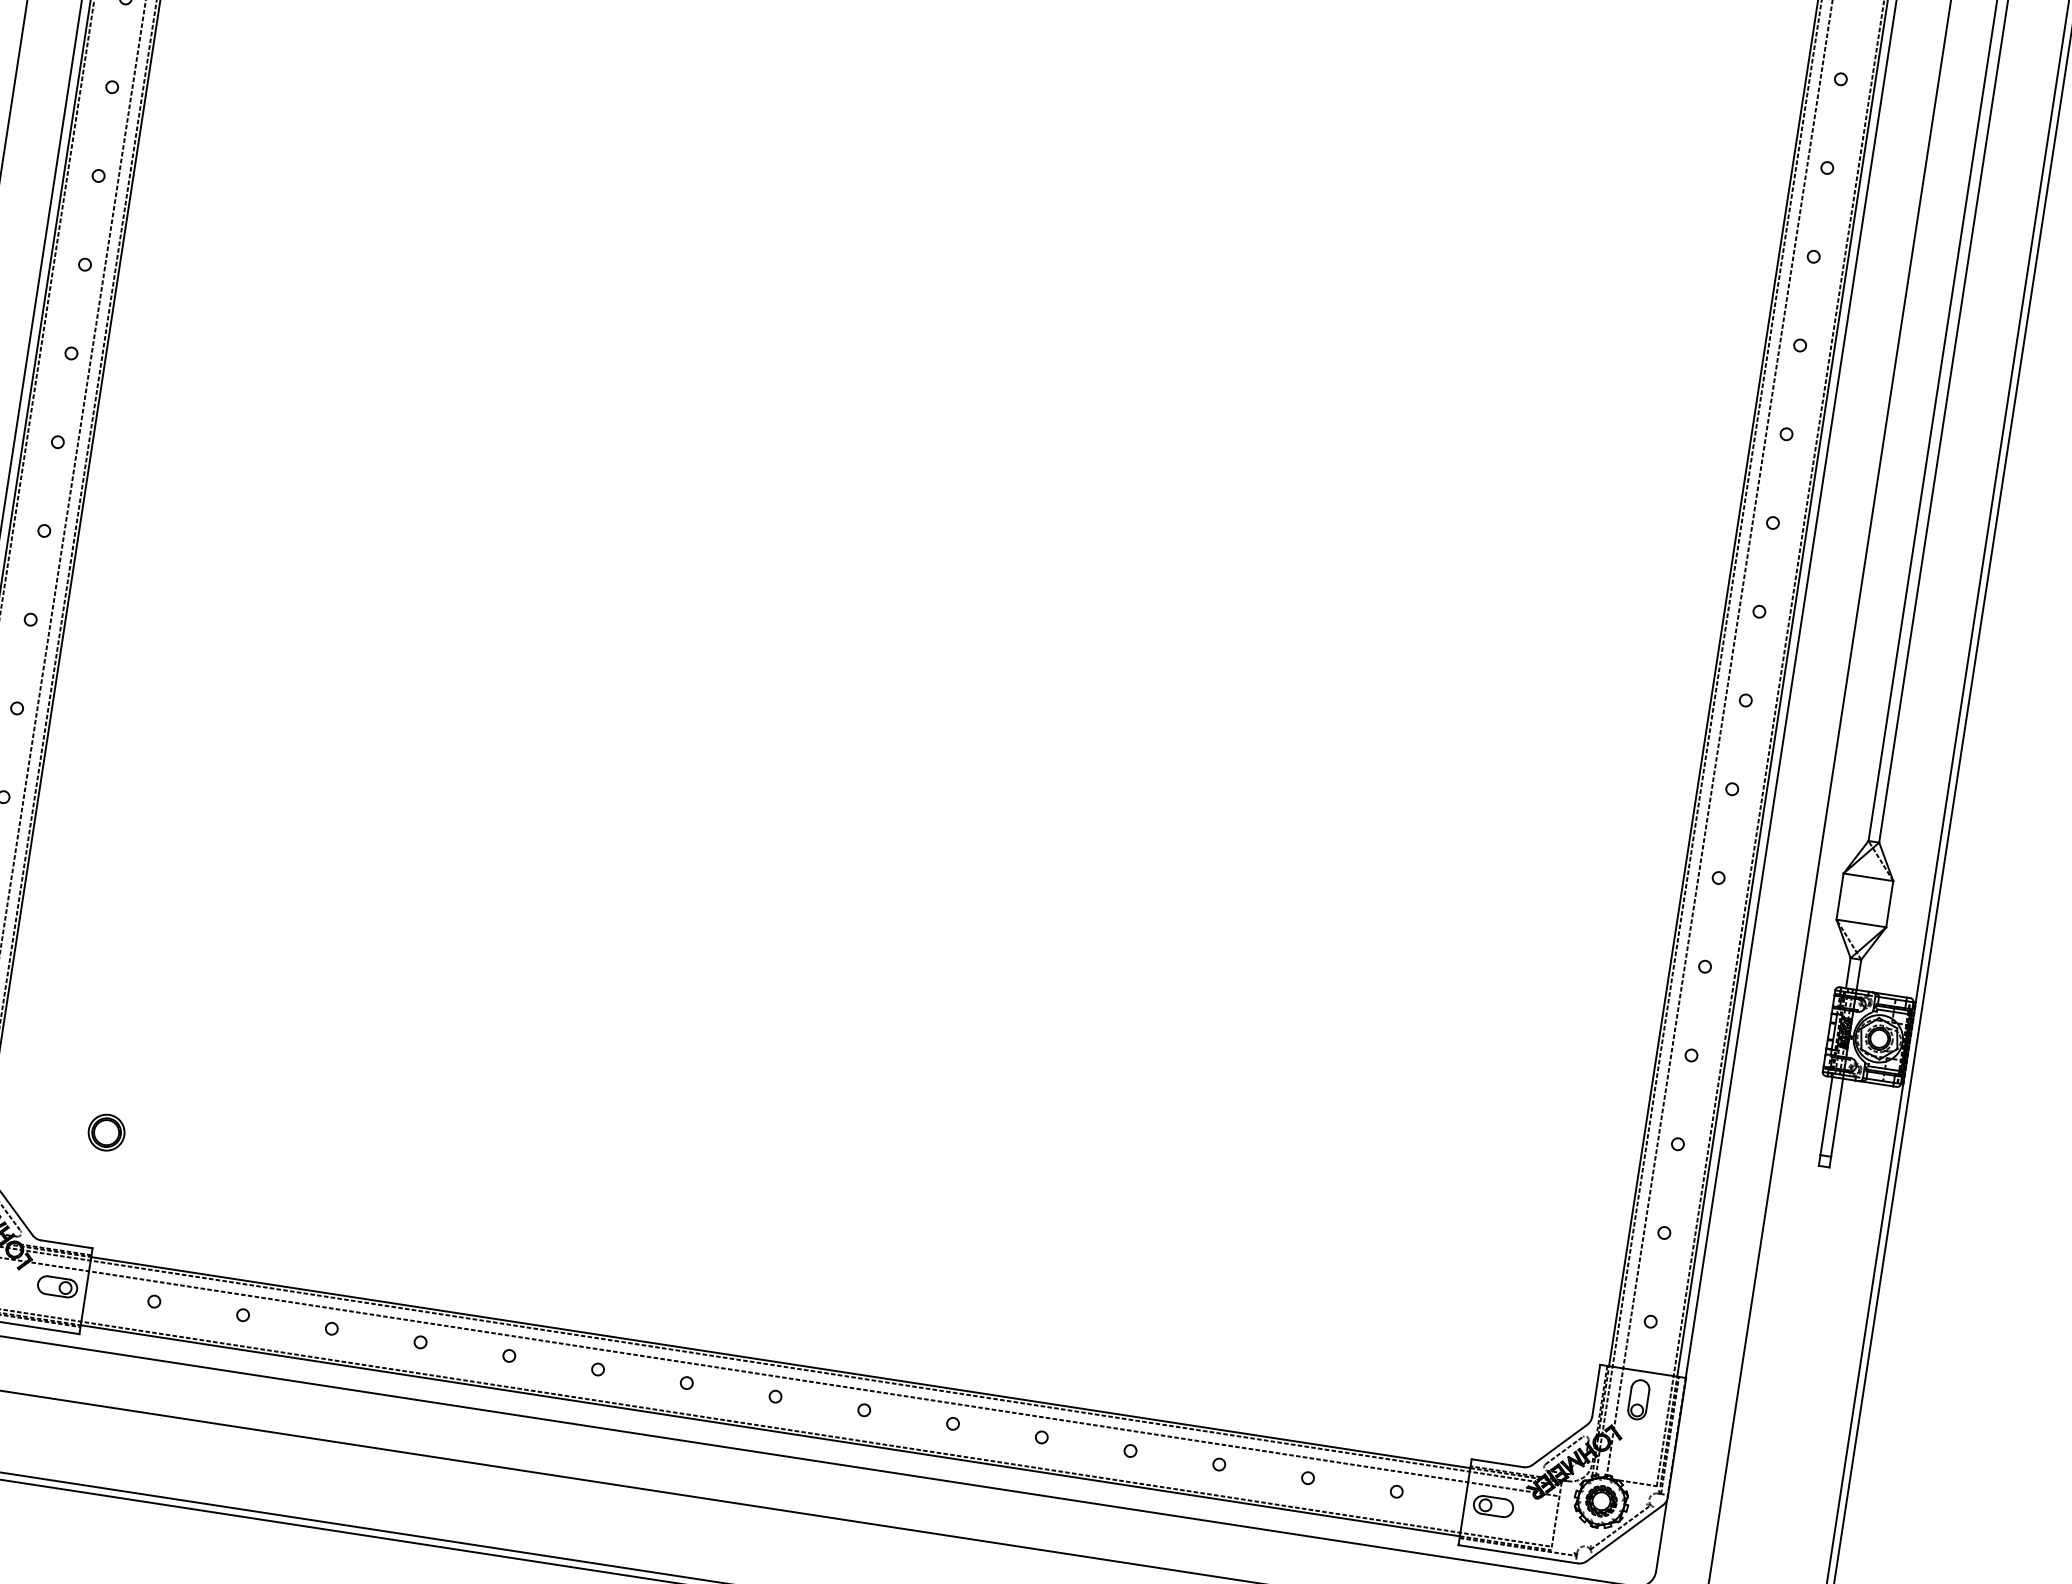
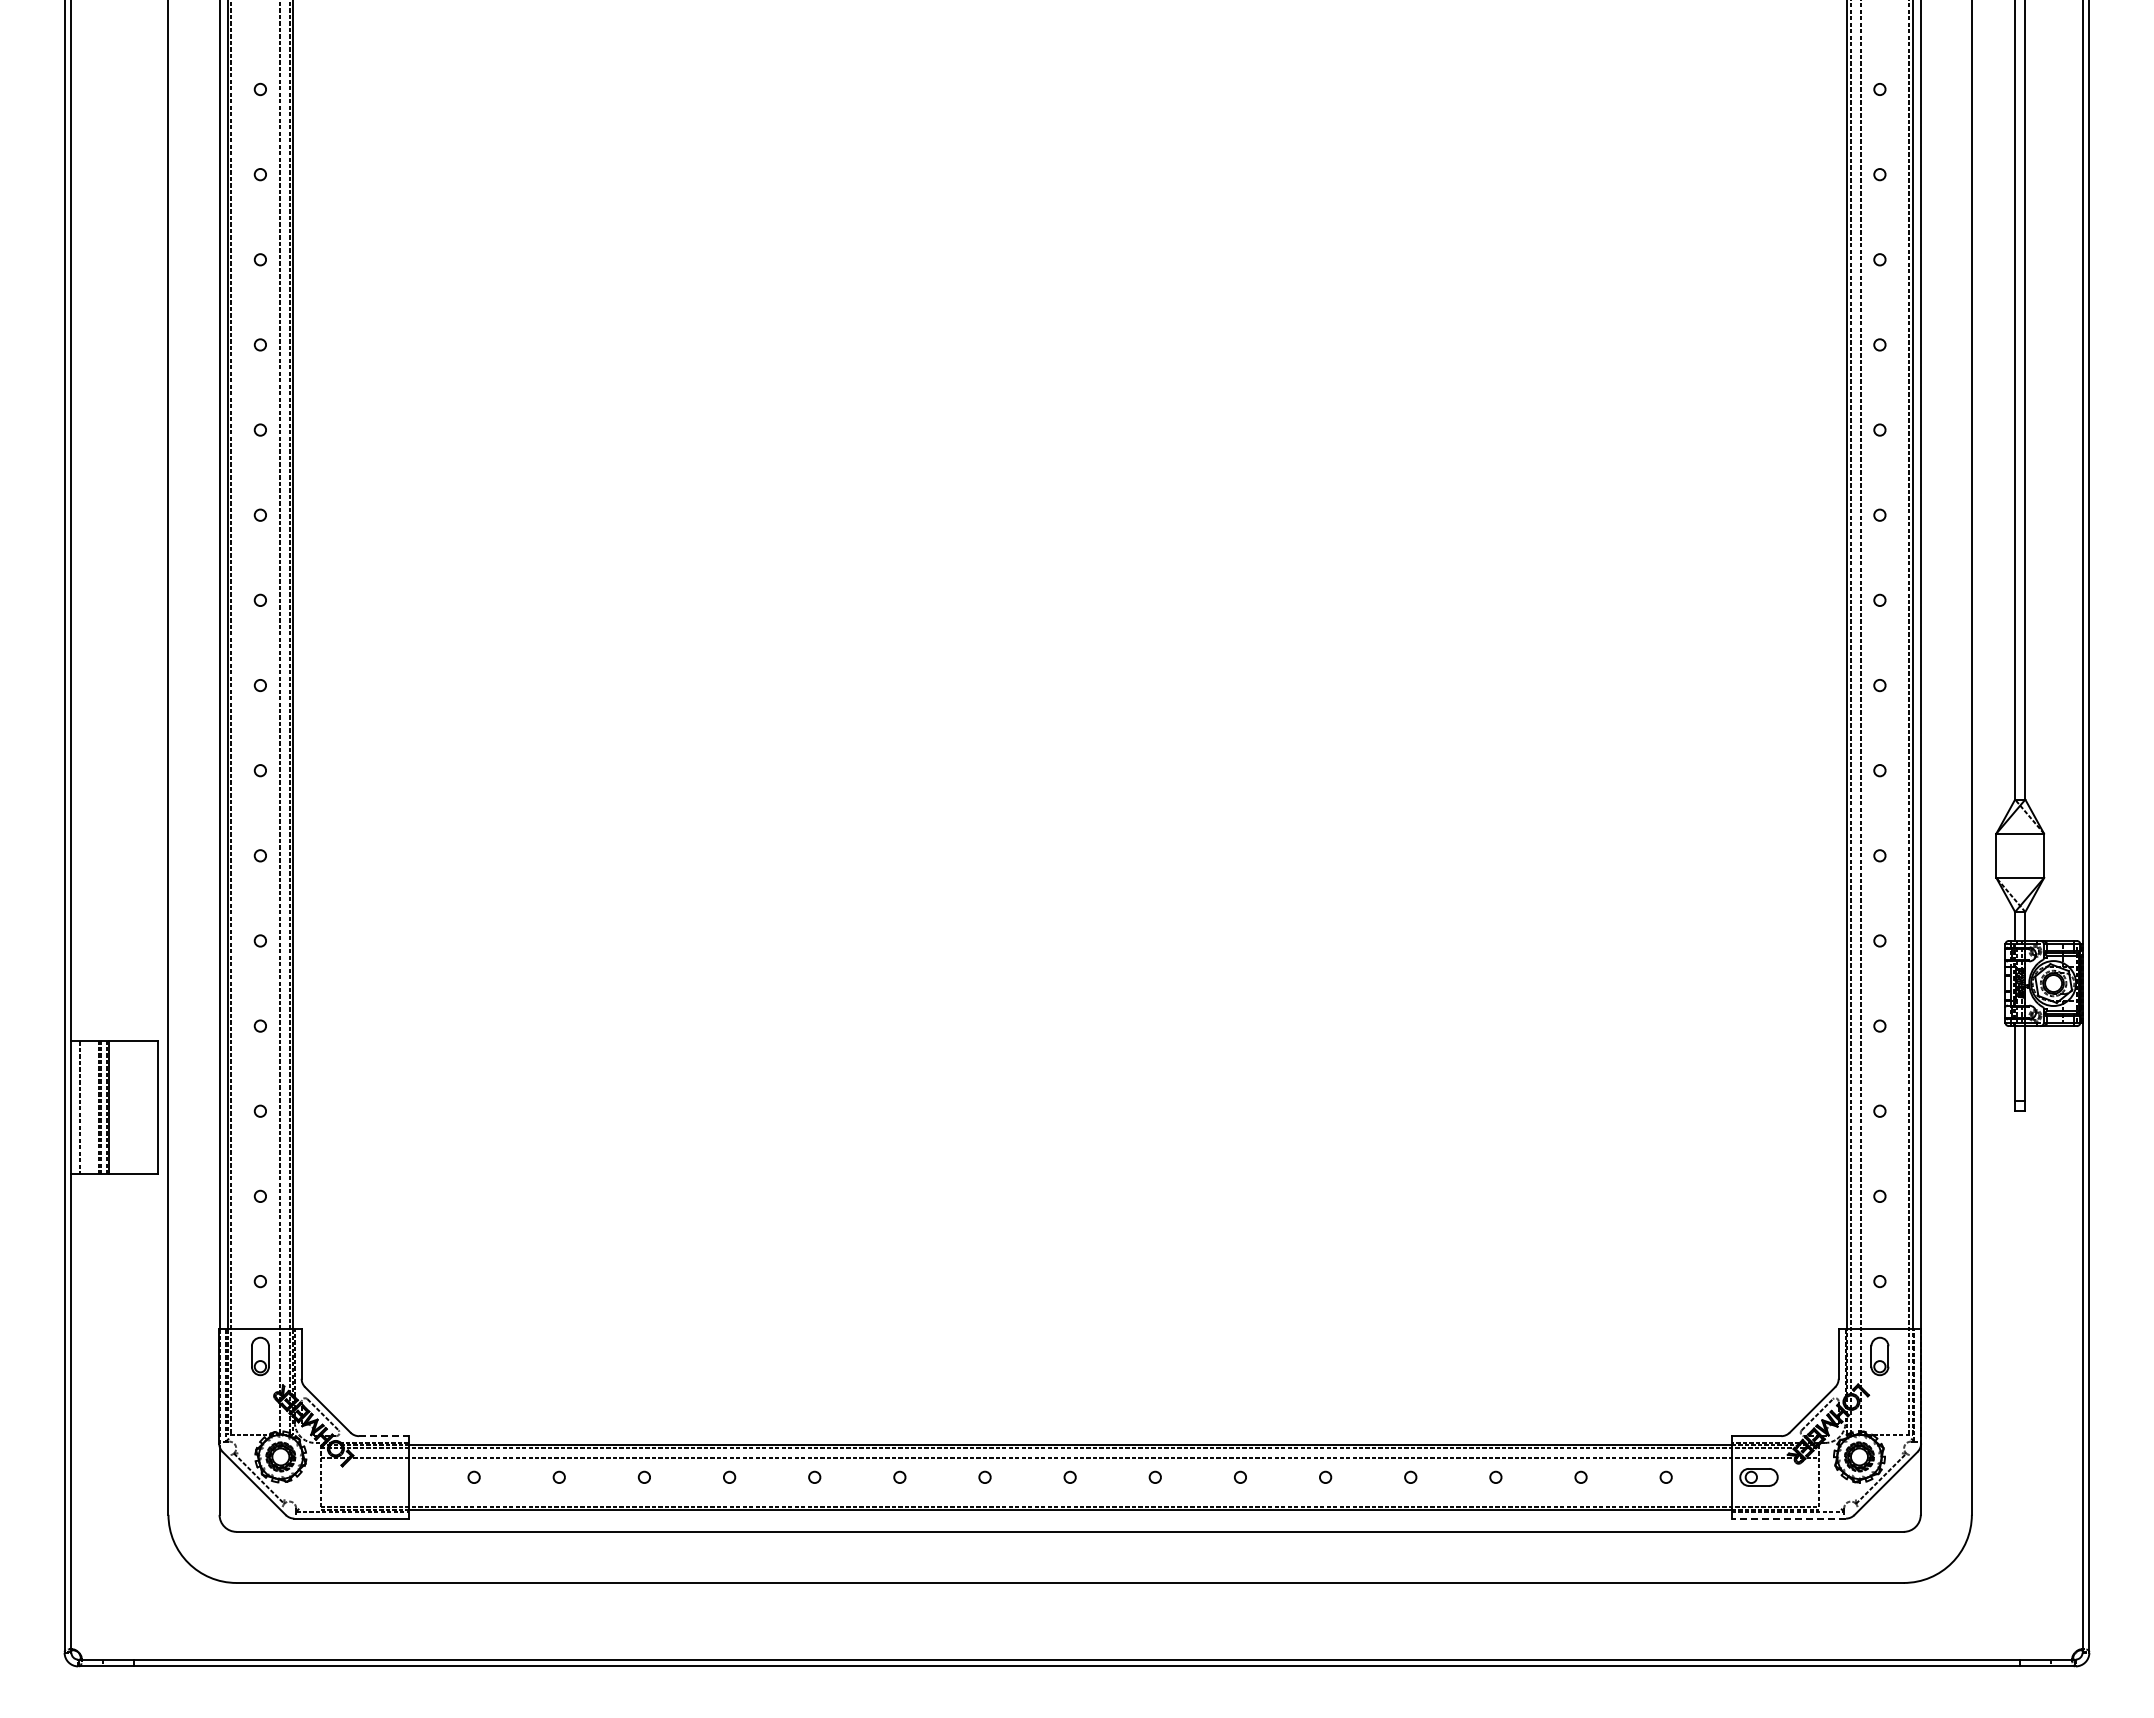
part: (107, 1132) -> (405, 1325), removed
line: (66, 1244) -> (383, 1436), solid -> dashed
part: (56, 1286) -> (380, 1477), removed
line: (1517, 1554) -> (1788, 1518), solid -> dashed

